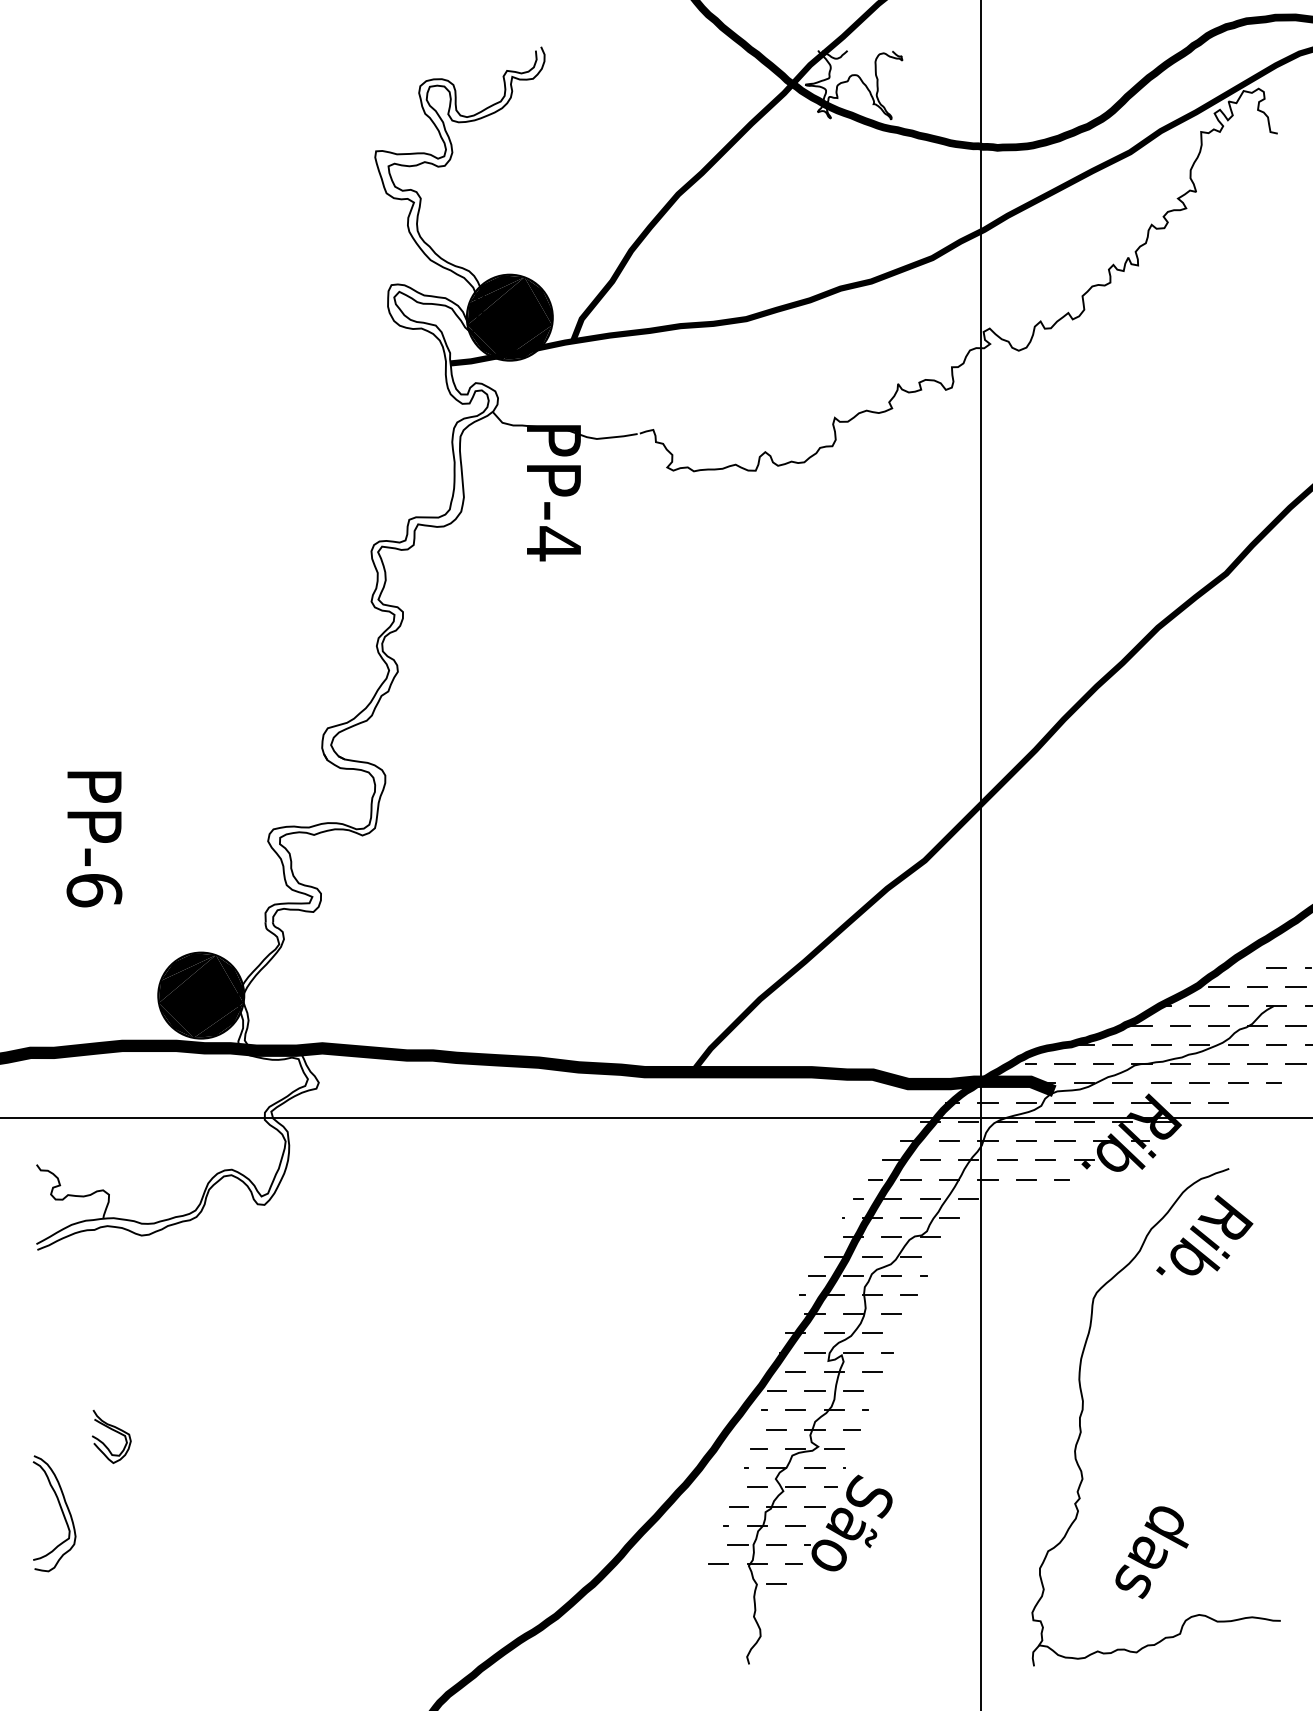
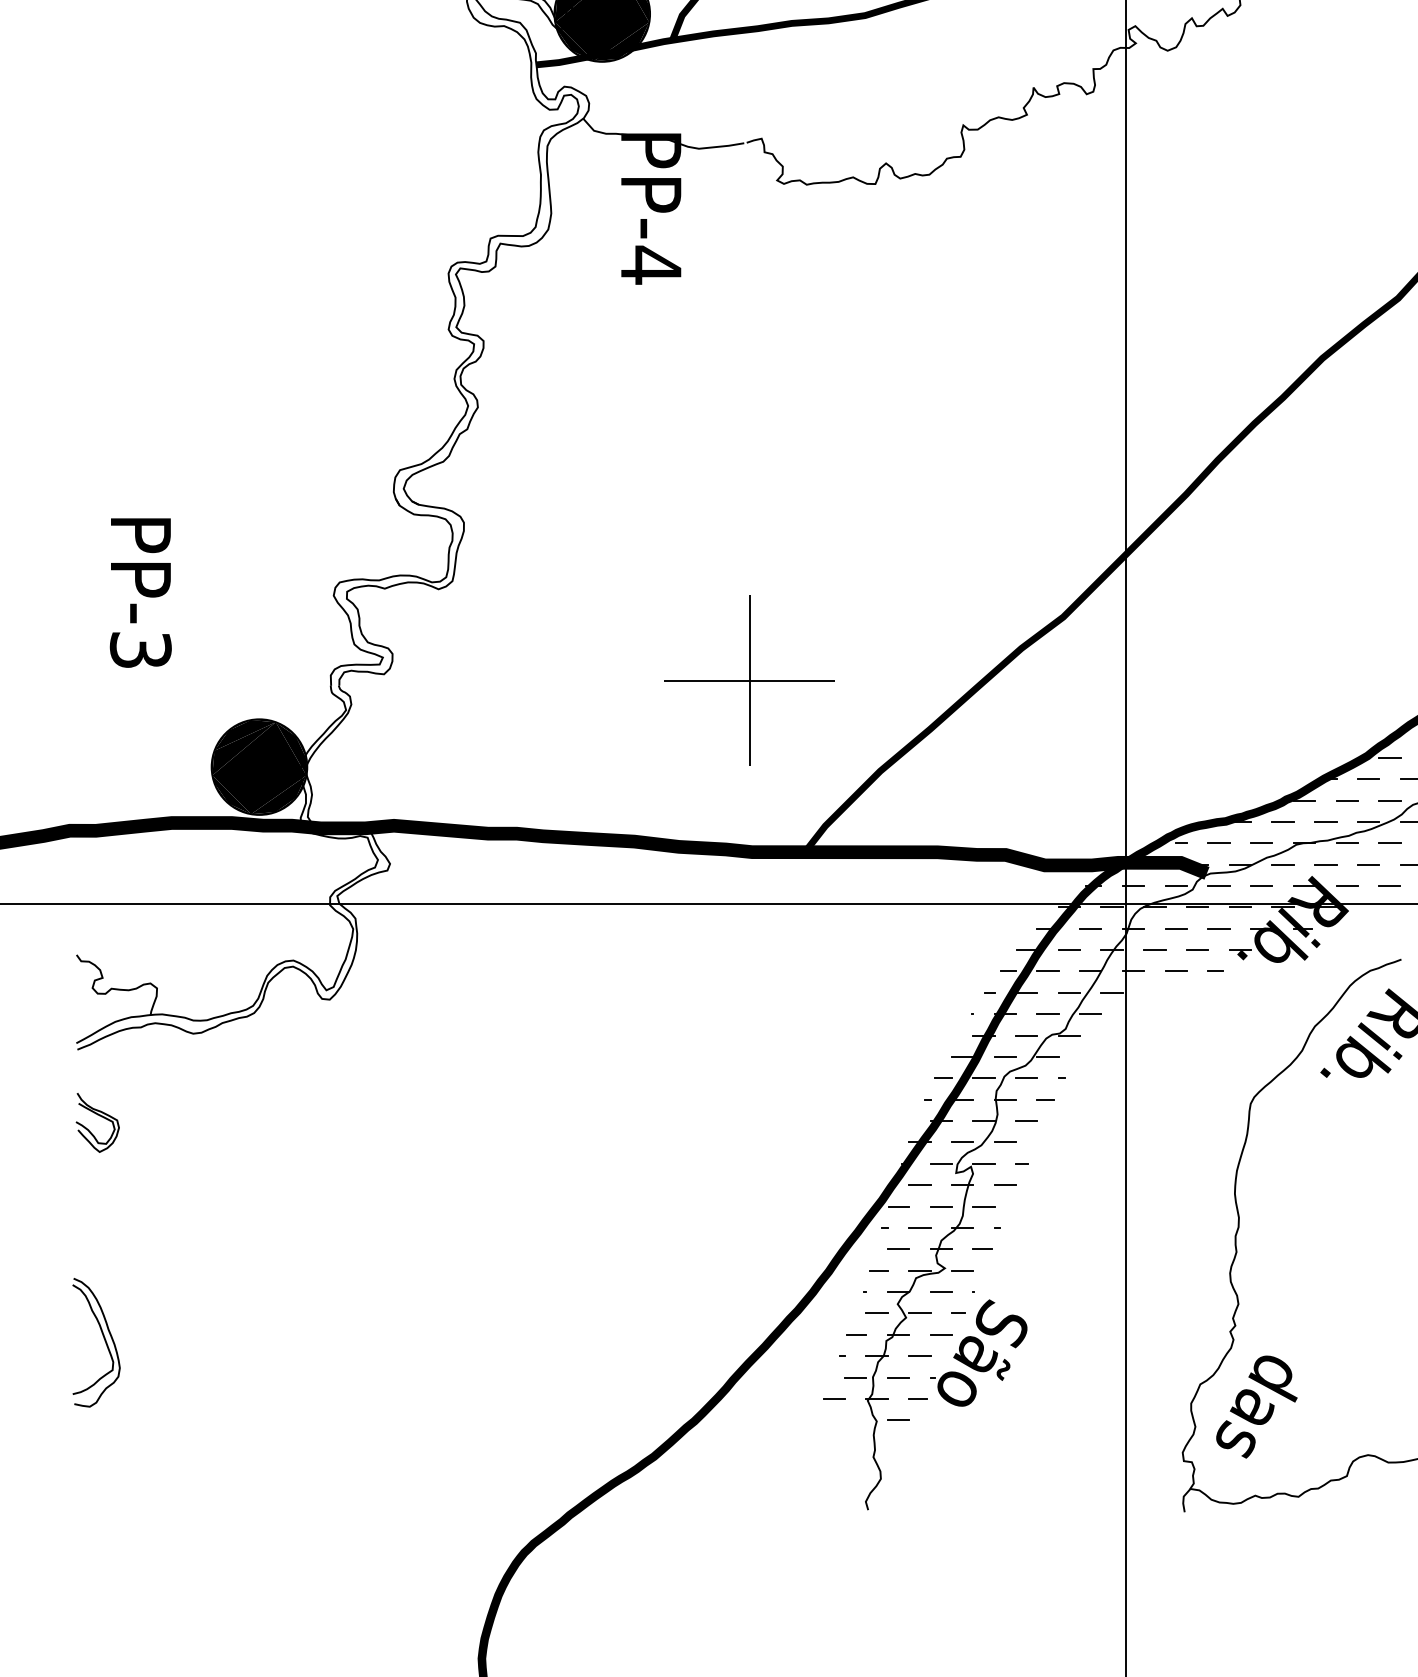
text: (94, 890) -> (140, 650), PP-6 -> PP-3
part: (641, 917) -> (748, 680), added
part: (111, 1436) -> (97, 1122), moved
text: (1151, 1552) -> (1256, 1406), moved

